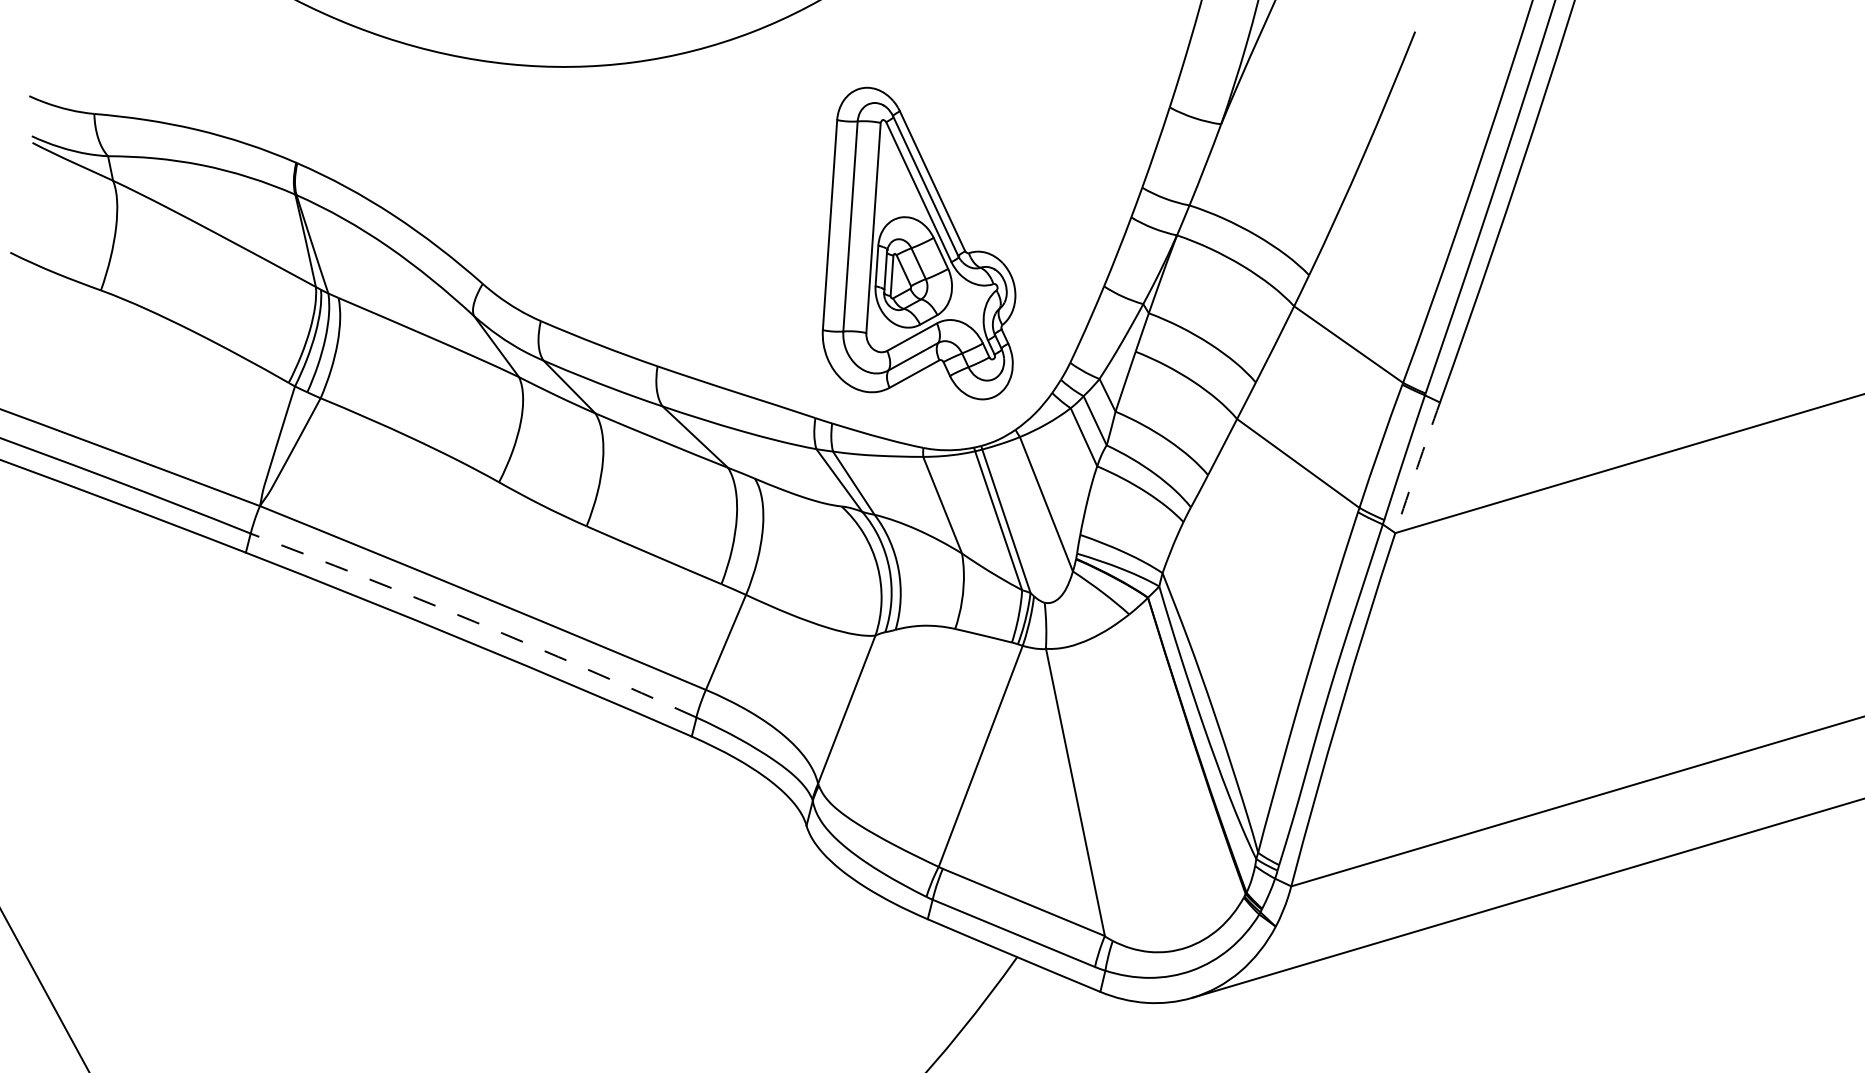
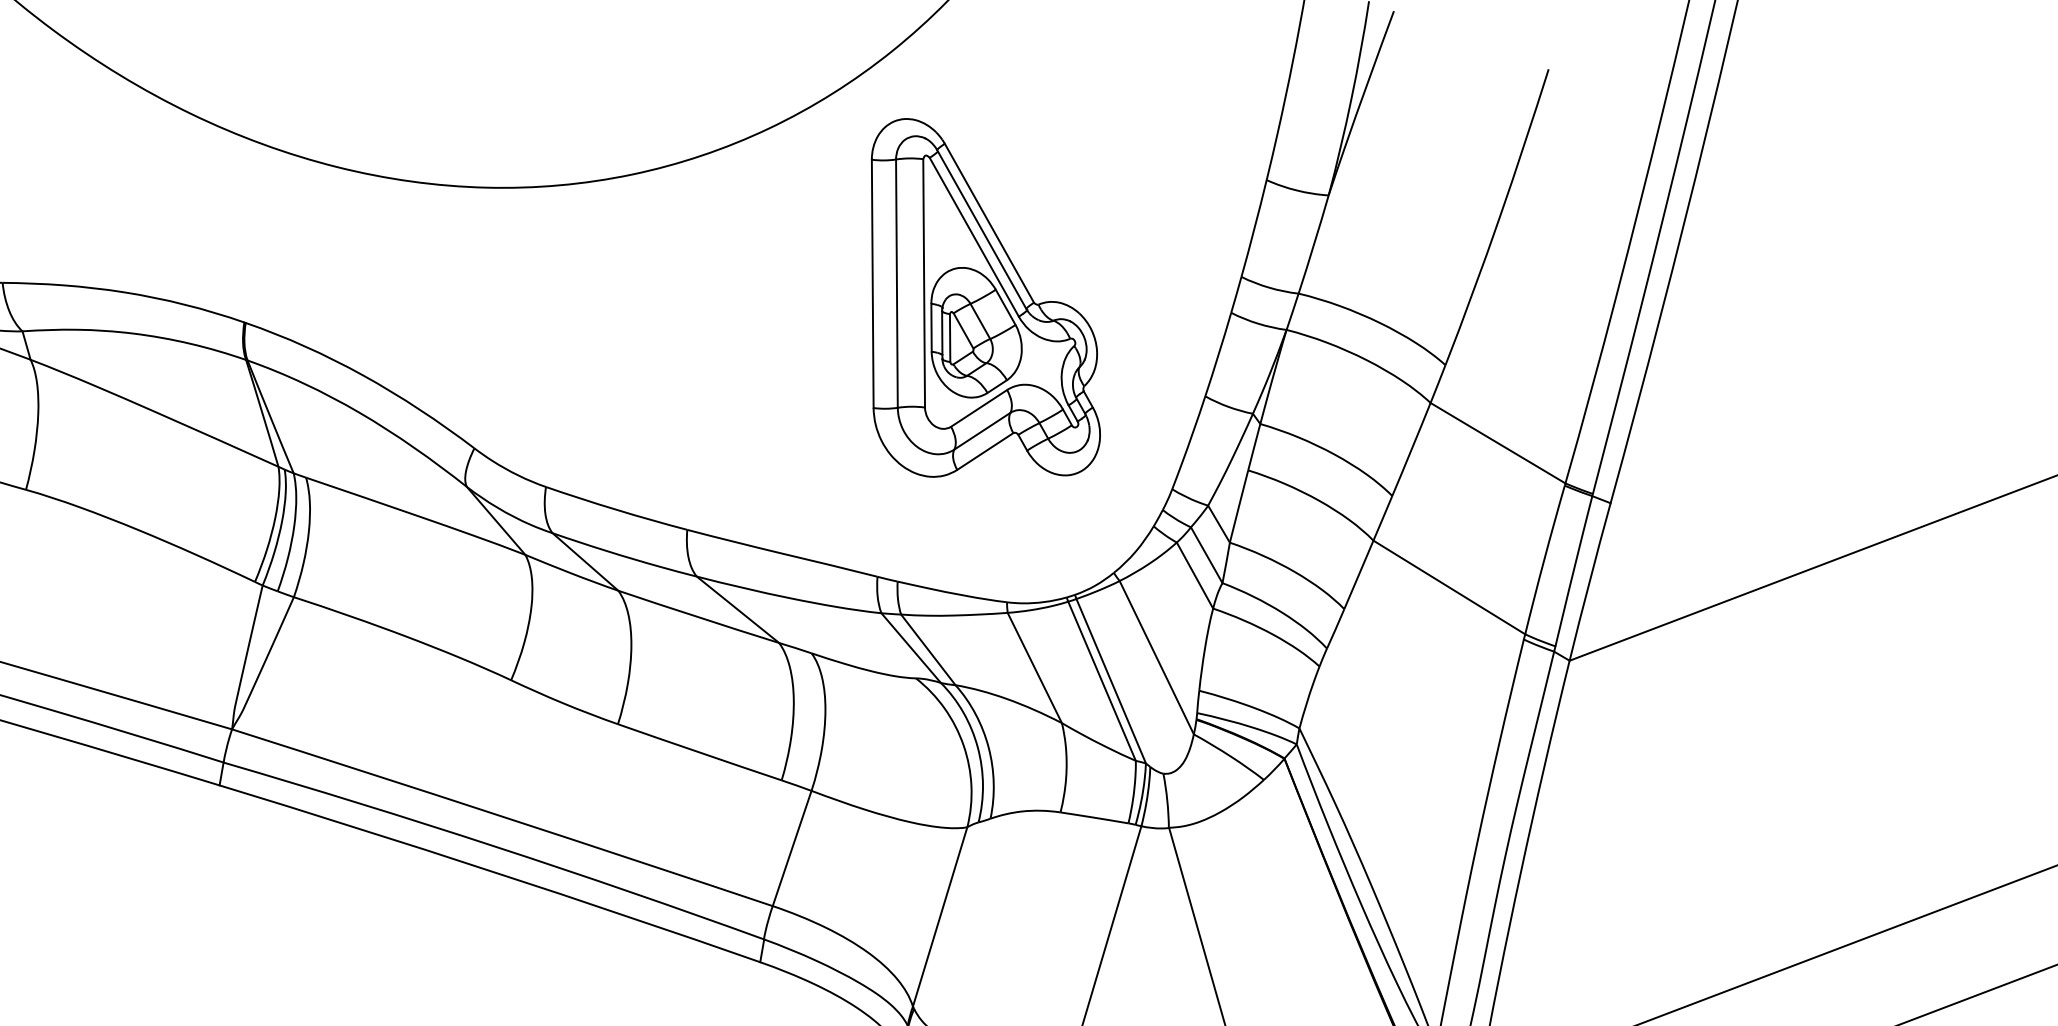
part: (918, 243) -> (978, 297), moved
arc: (1417, 467) -> (1589, 581), dashed -> solid
arc: (474, 621) -> (494, 846), dashed -> solid

